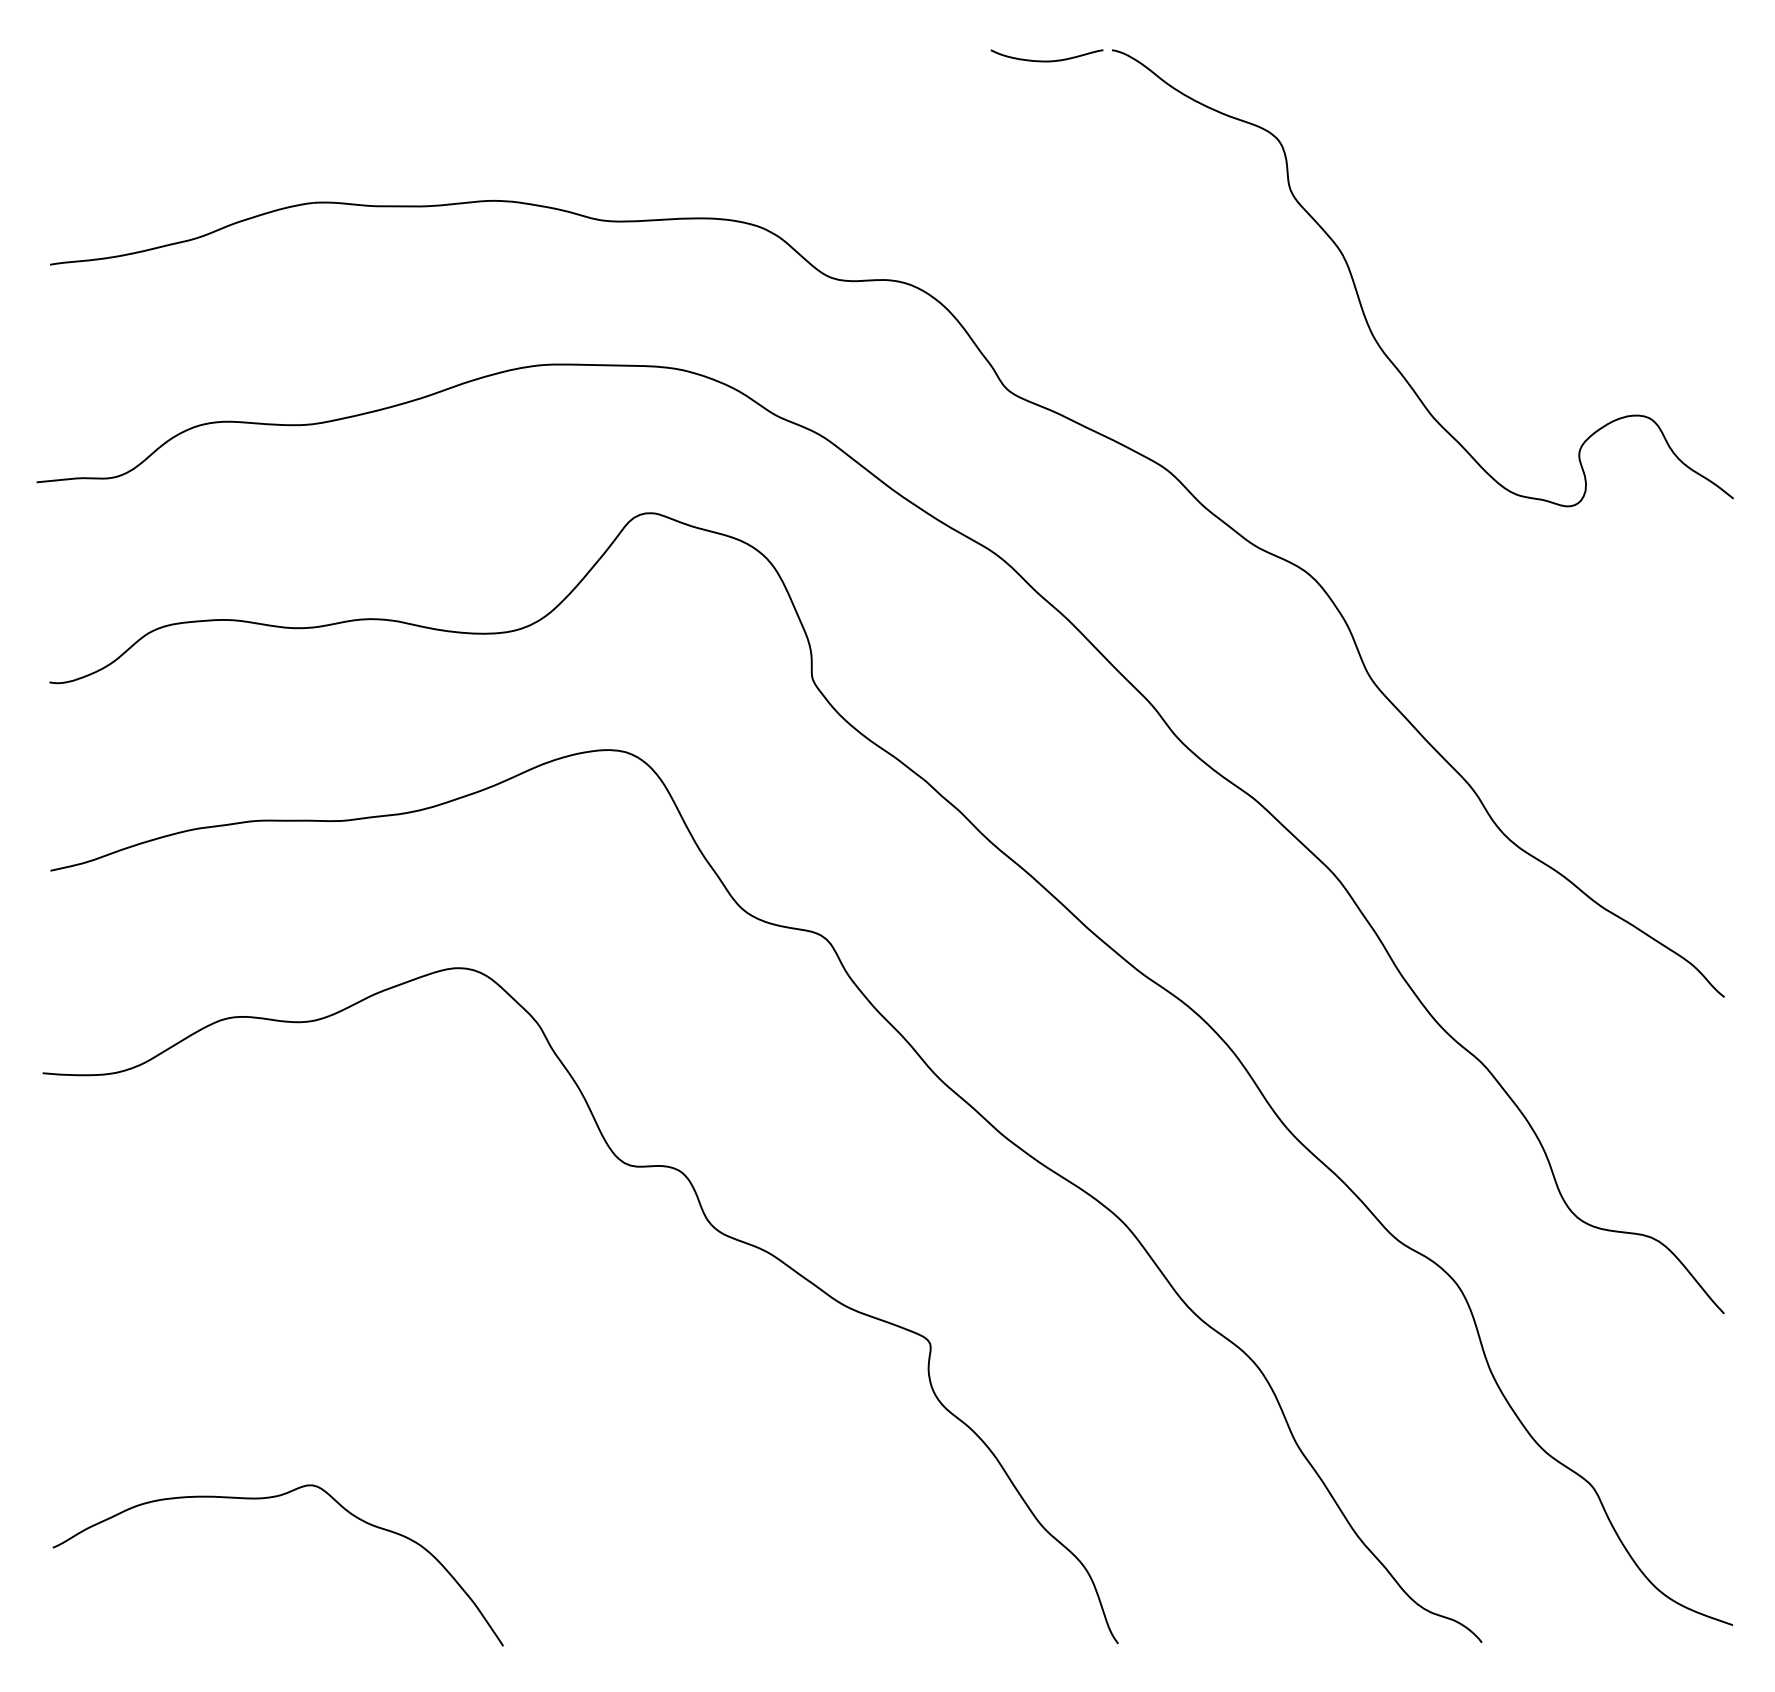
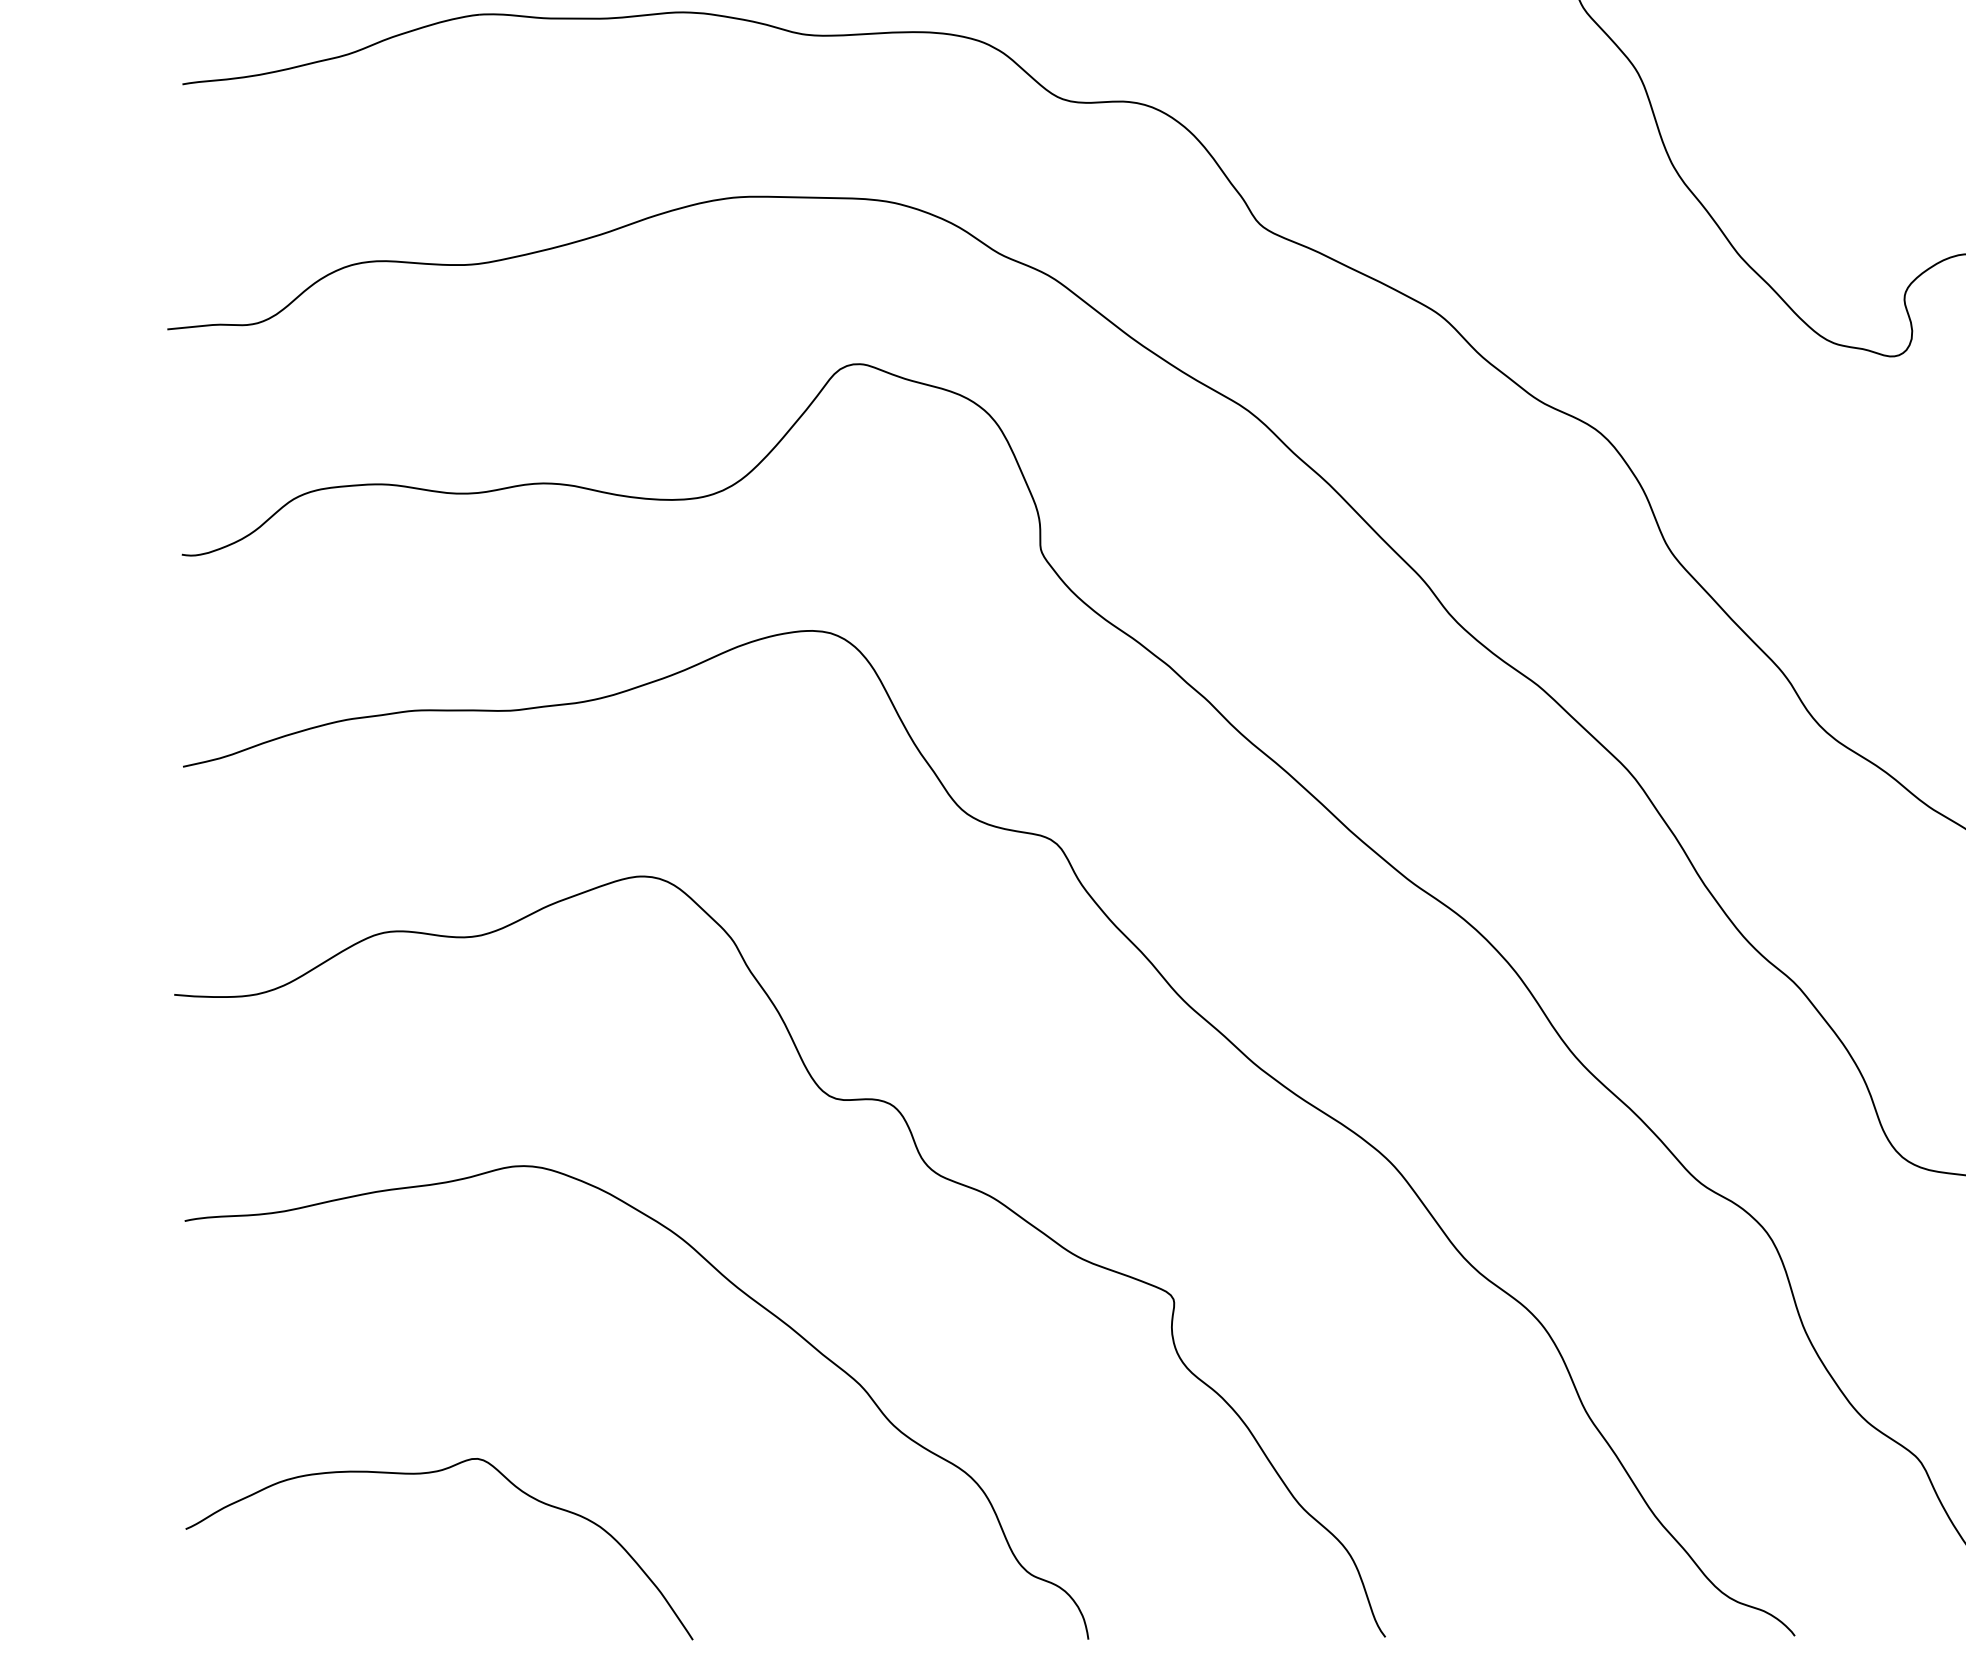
curve: (537, 1330) -> (731, 1284), added

